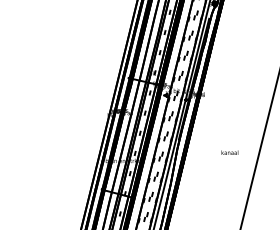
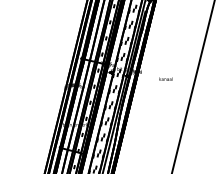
text: (229, 152) -> (165, 78), moved

